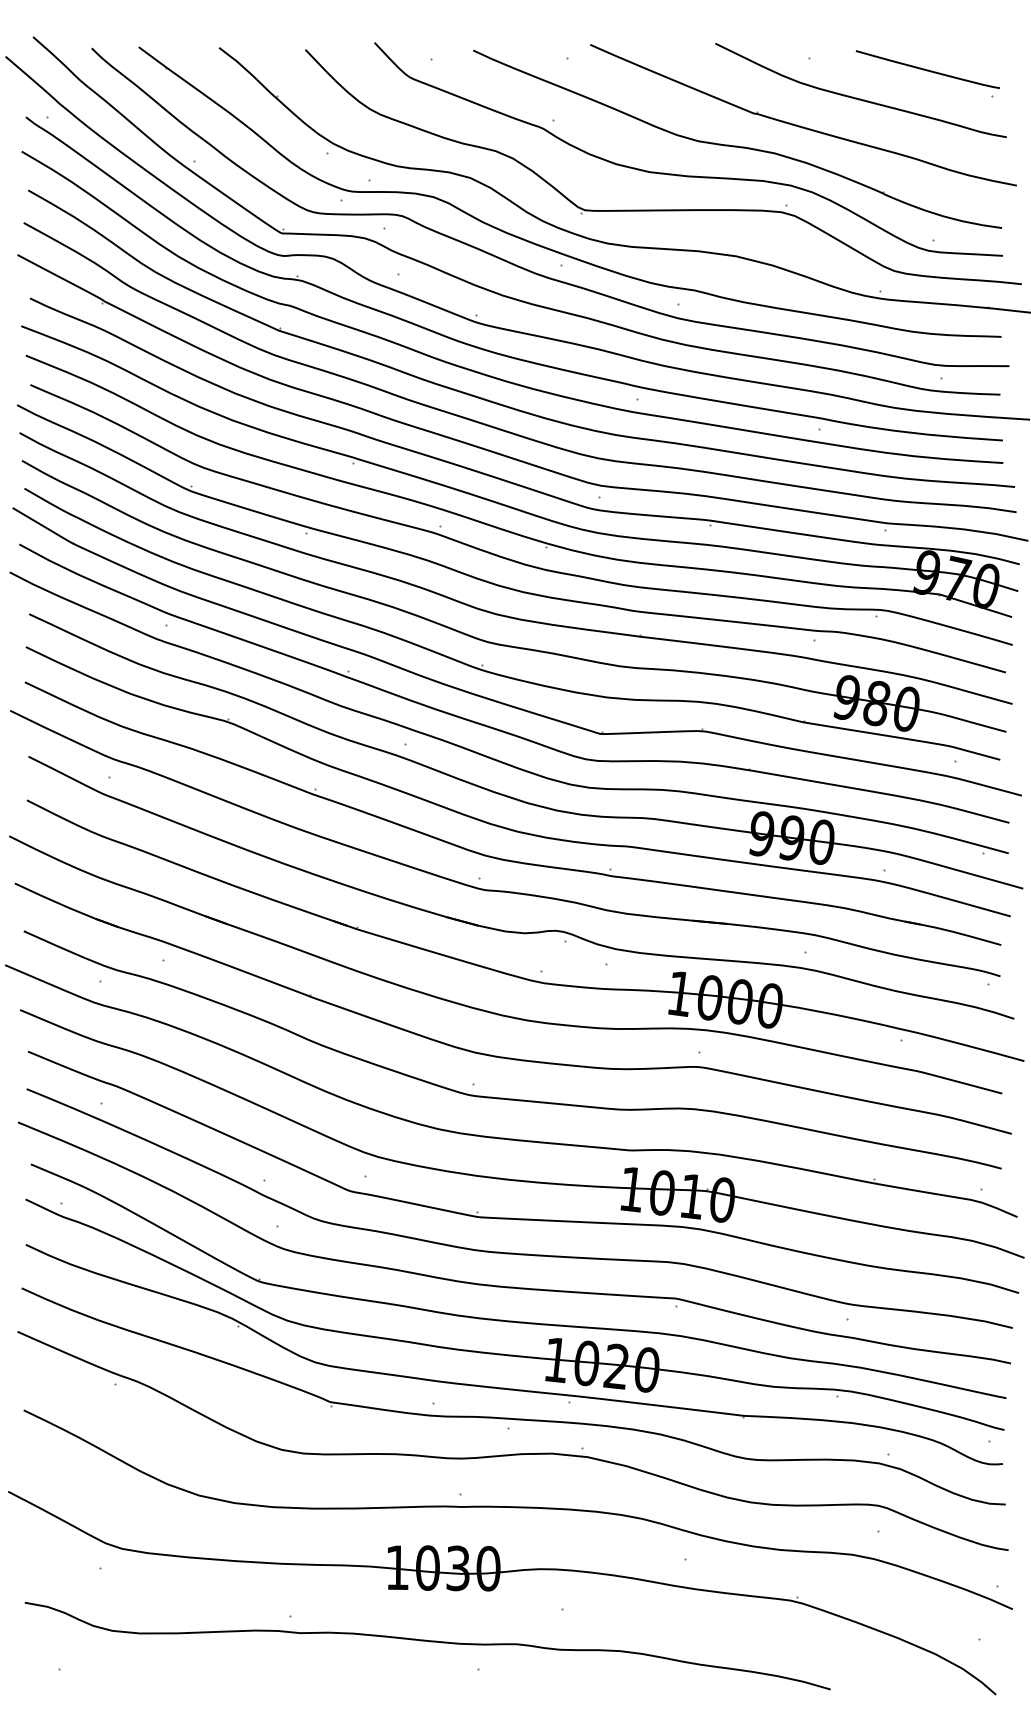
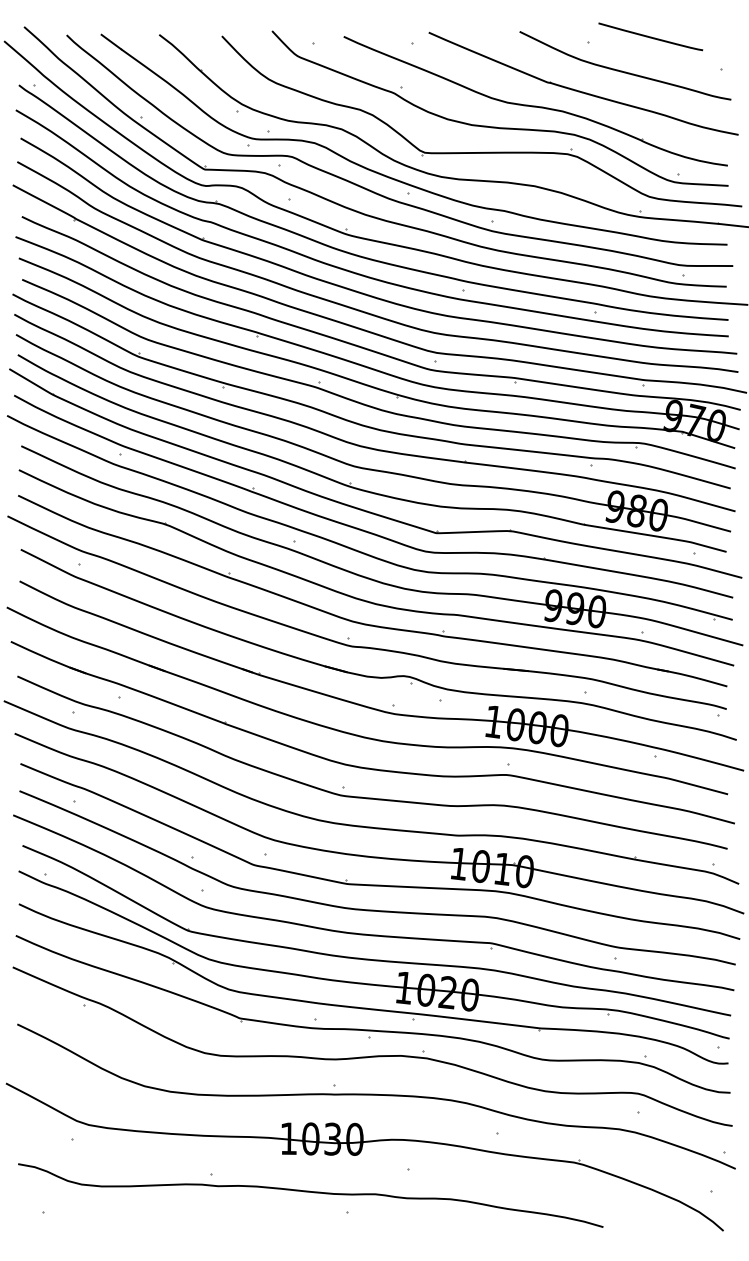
curve: (927, 69) -> (650, 36), moved

